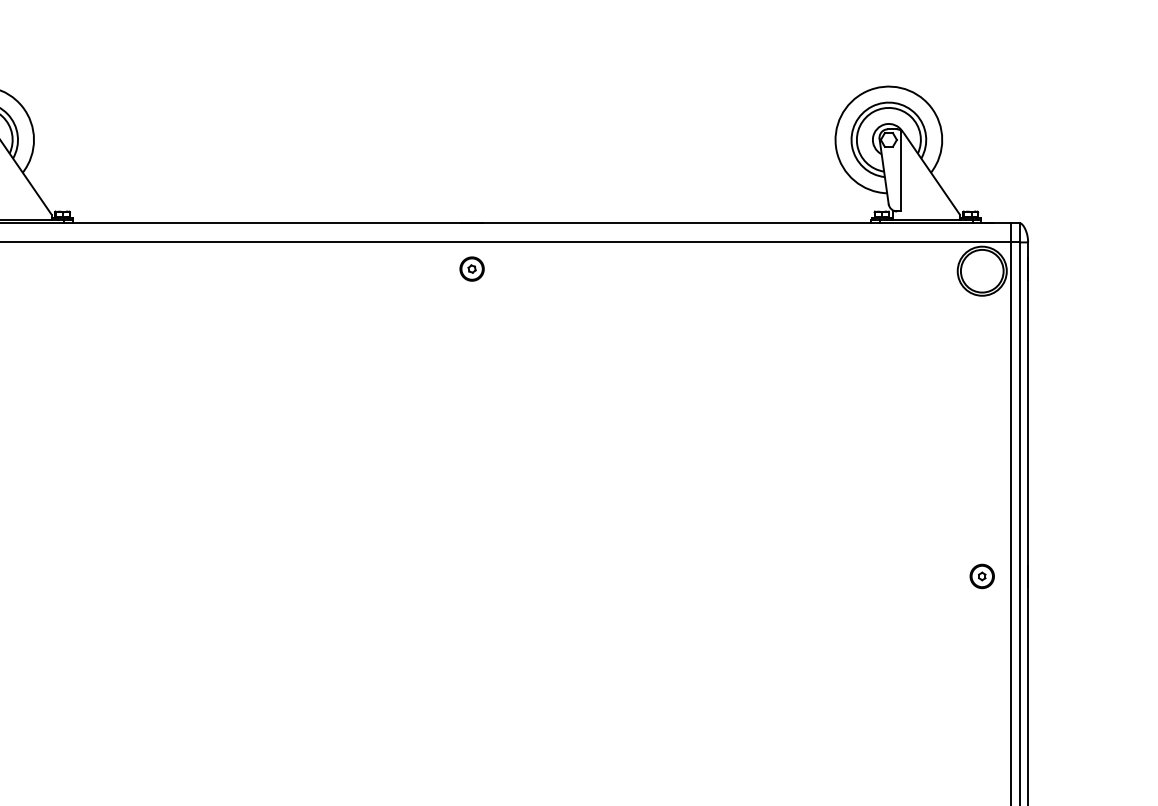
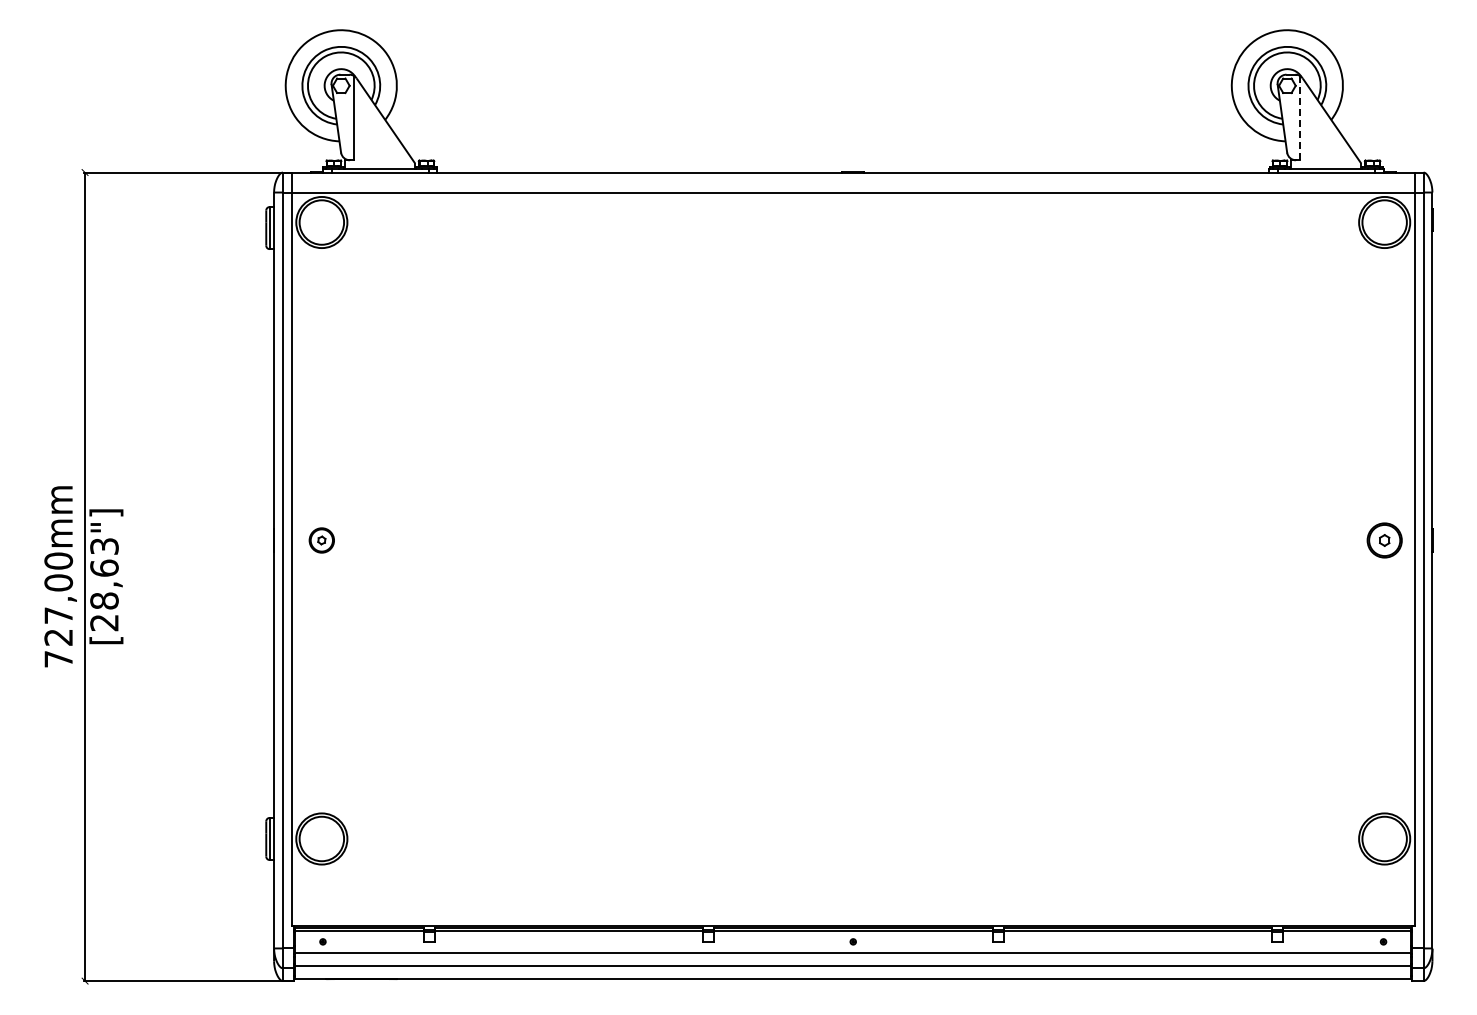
line: (901, 171) -> (1300, 118), solid -> dashed
part: (472, 269) -> (853, 220), removed
part: (982, 576) -> (1384, 540), size x1.4

